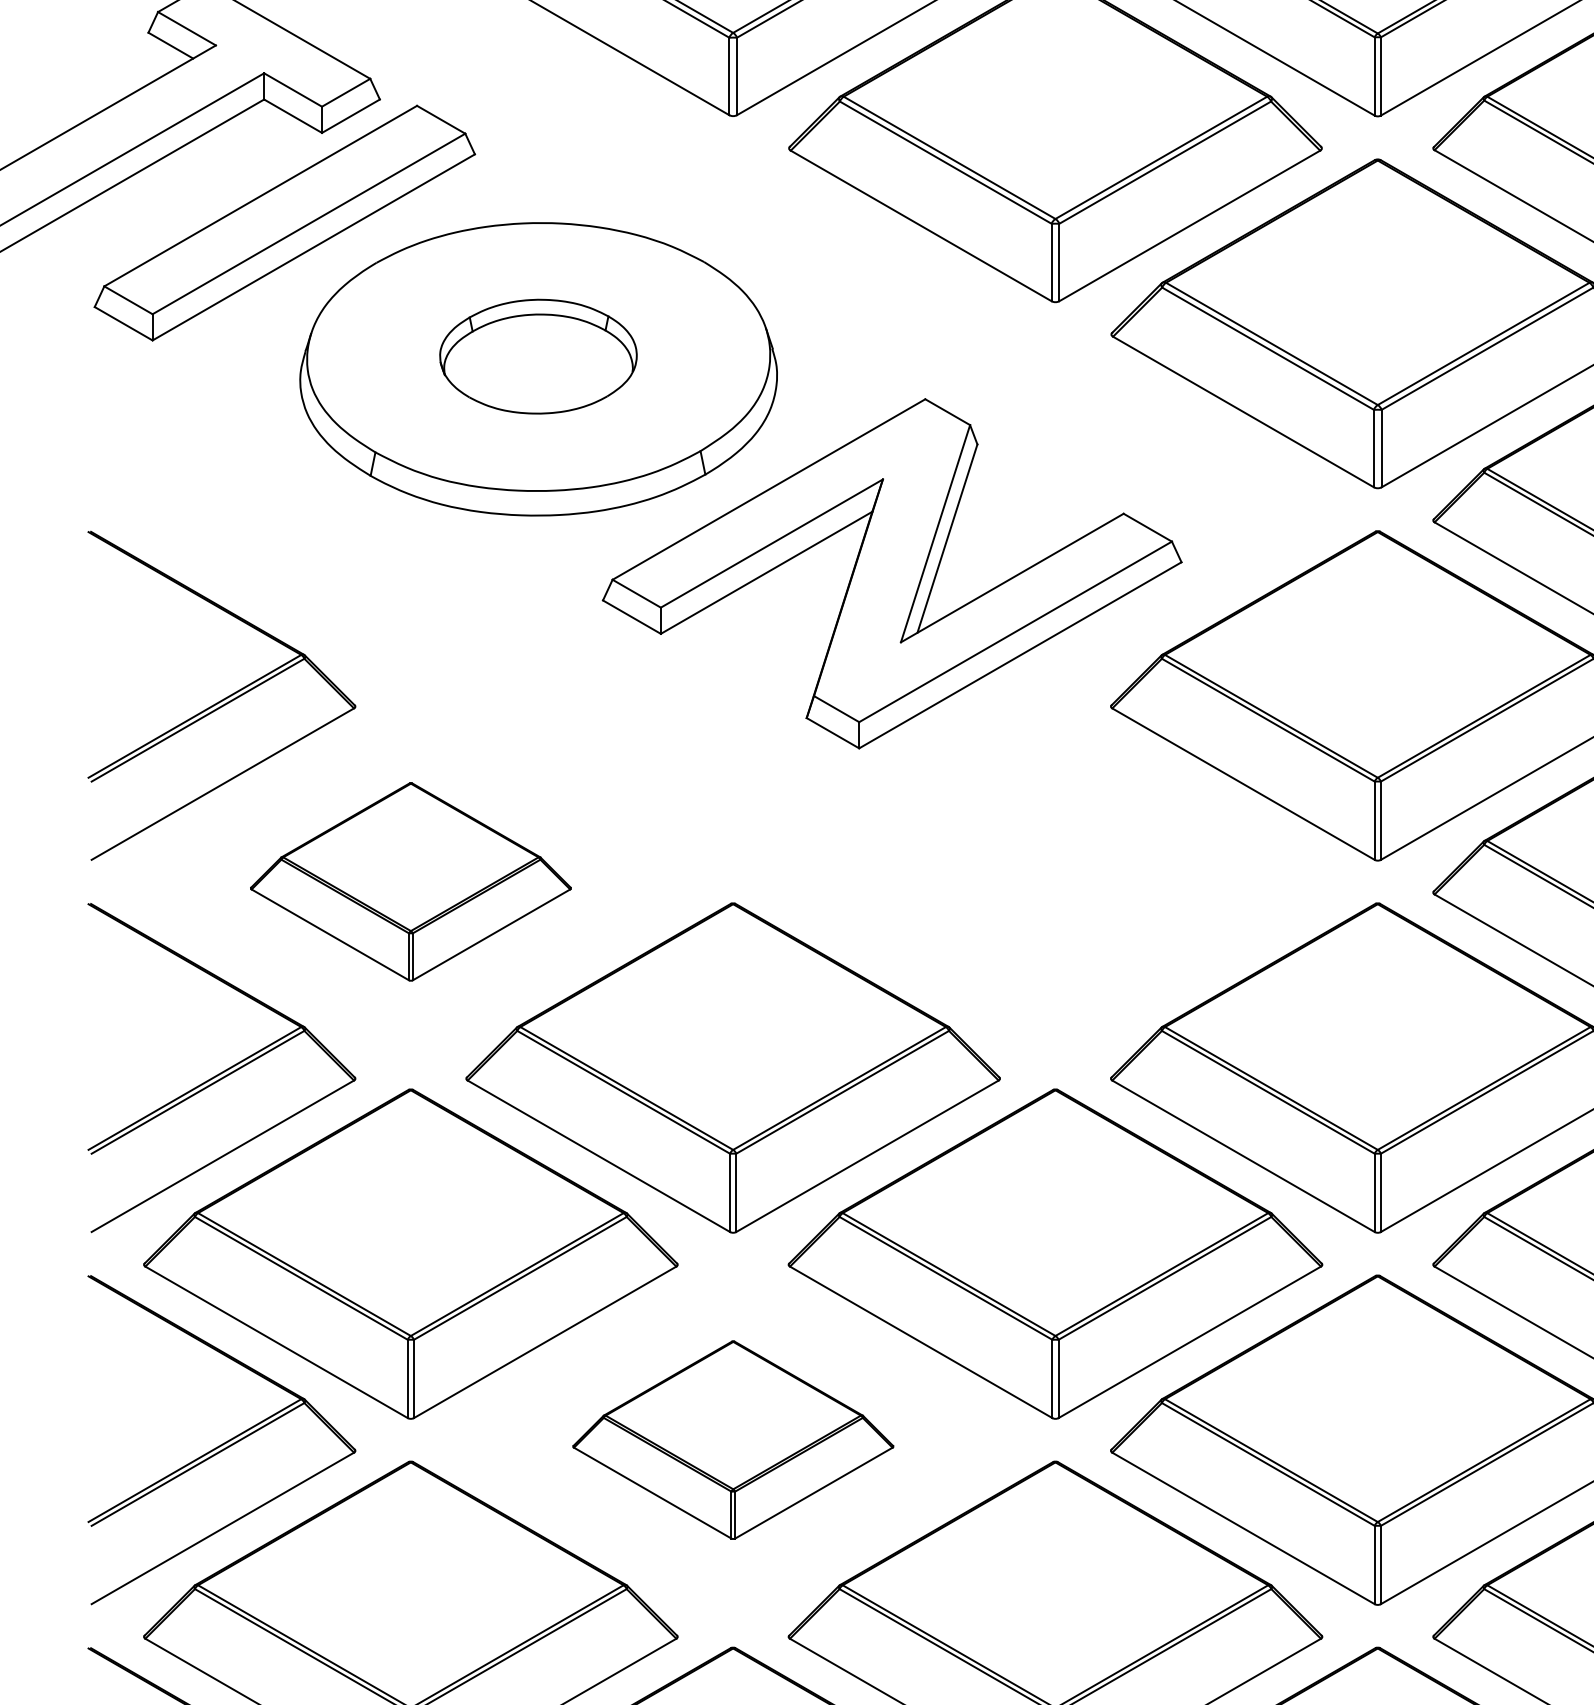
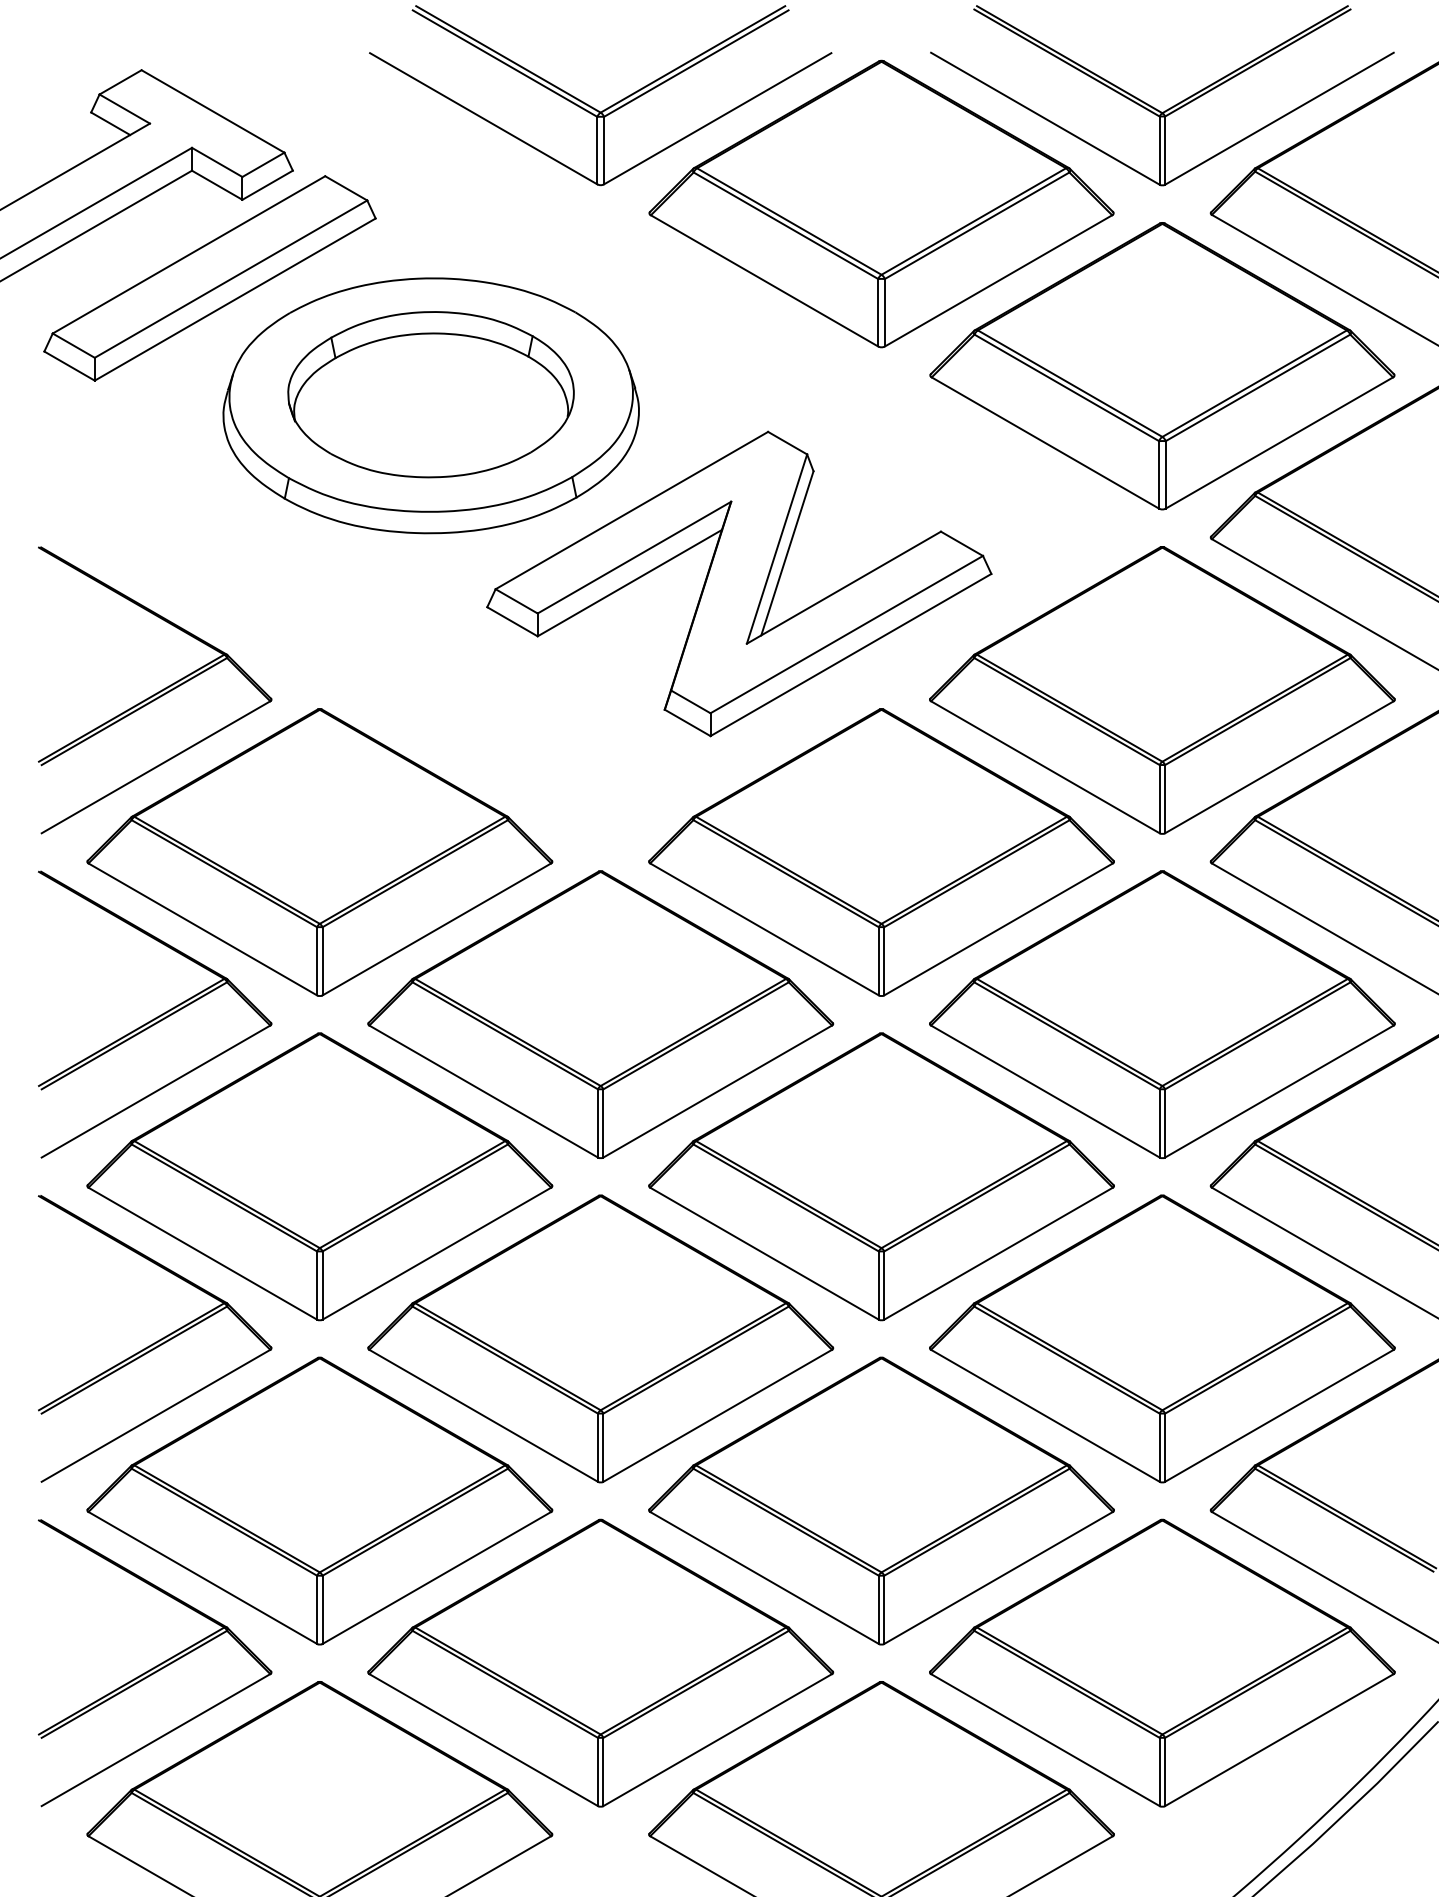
part: (537, 356) -> (430, 394), size x1.67
part: (410, 881) -> (319, 852), size x1.67
part: (1055, 881) -> (881, 852), added
part: (732, 1439) -> (600, 1338), size x1.67

